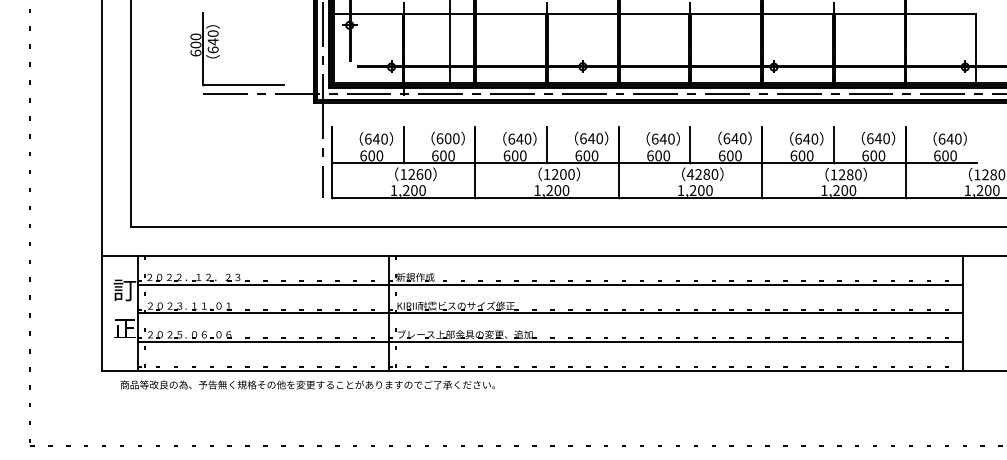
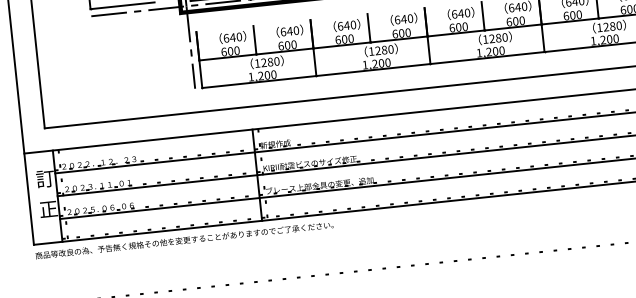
text: (447, 138) -> (289, 31), 600 -> 640
text: (419, 174) -> (270, 62), 1260 -> 1280
text: (563, 174) -> (384, 50), 1200 -> 1280
text: (690, 174) -> (485, 39), 4280 -> 1280
text: (307, 384) -> (184, 240), moved

